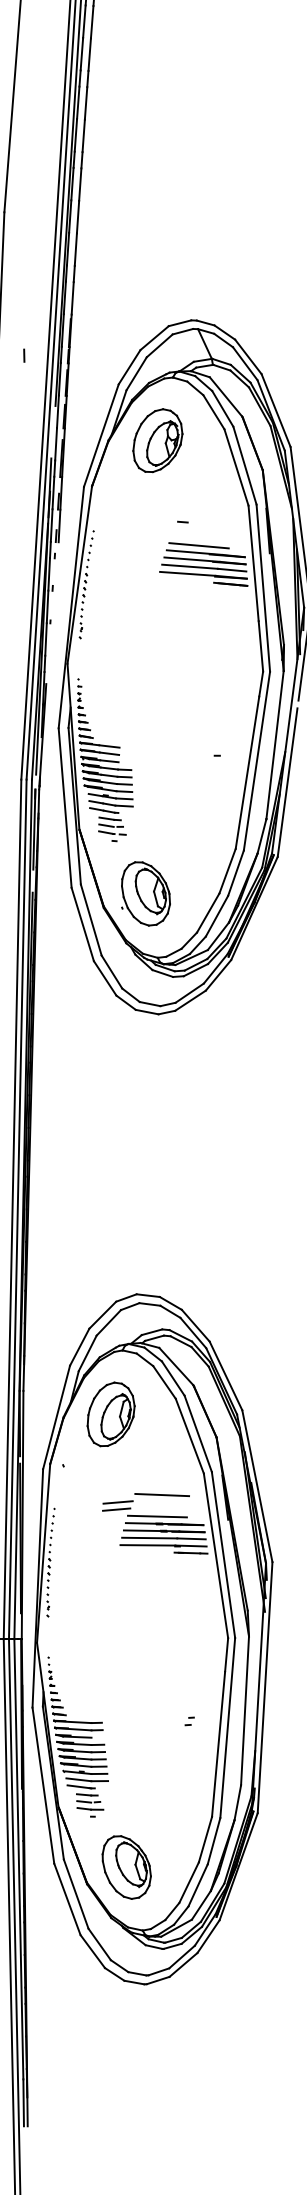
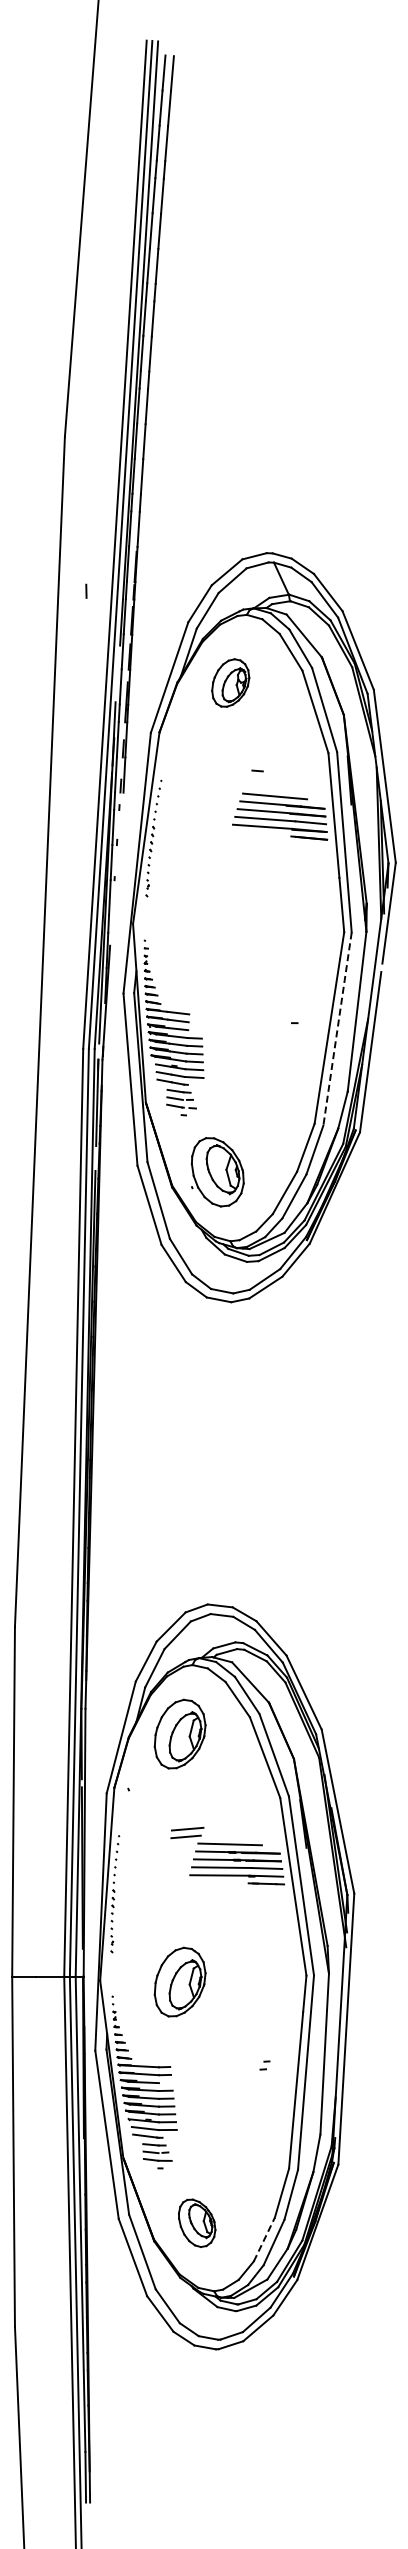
part: (157, 440) -> (230, 682), size x0.7
line: (256, 760) -> (337, 1028), solid -> dashed
line: (162, 1495) -> (235, 1821), removed
part: (110, 1643) -> (179, 1981), added
part: (127, 1867) -> (197, 2223), size x0.7
line: (189, 1882) -> (264, 2239), solid -> dashed

